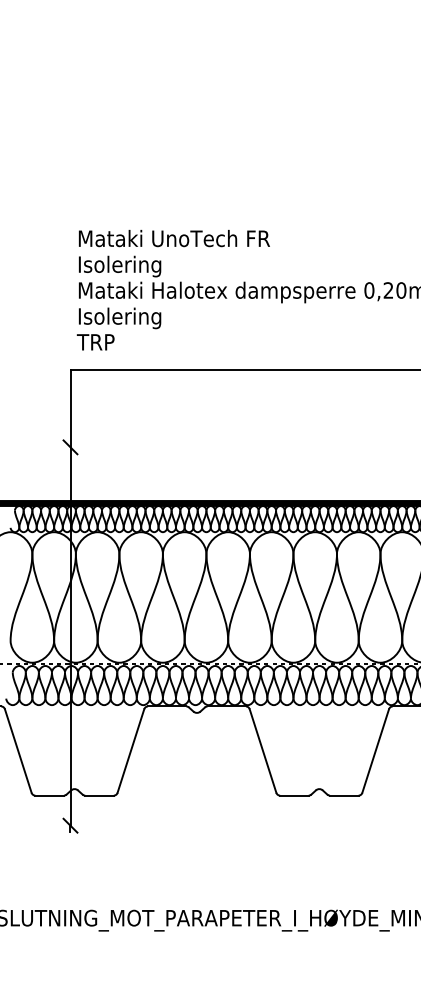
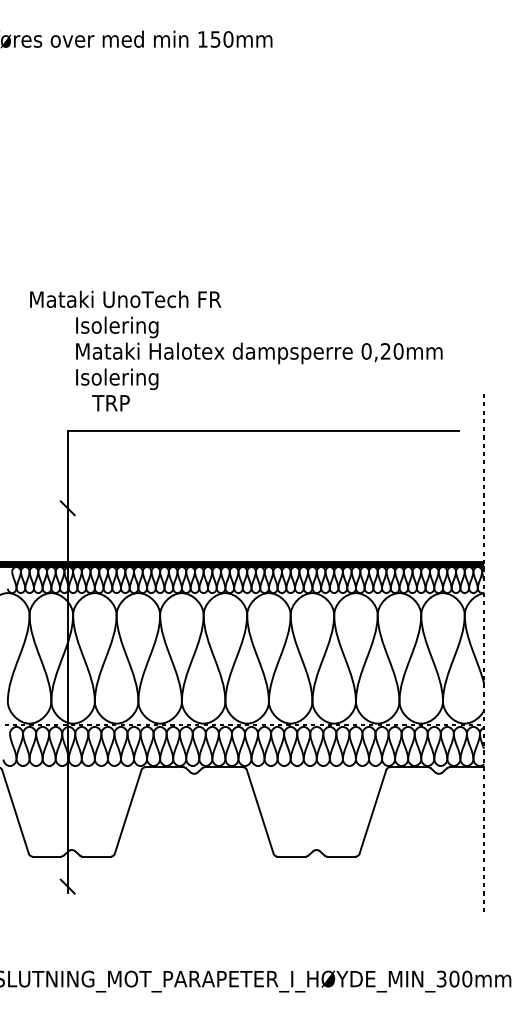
text: (174, 237) -> (125, 298), moved
text: (95, 342) -> (110, 403), moved

